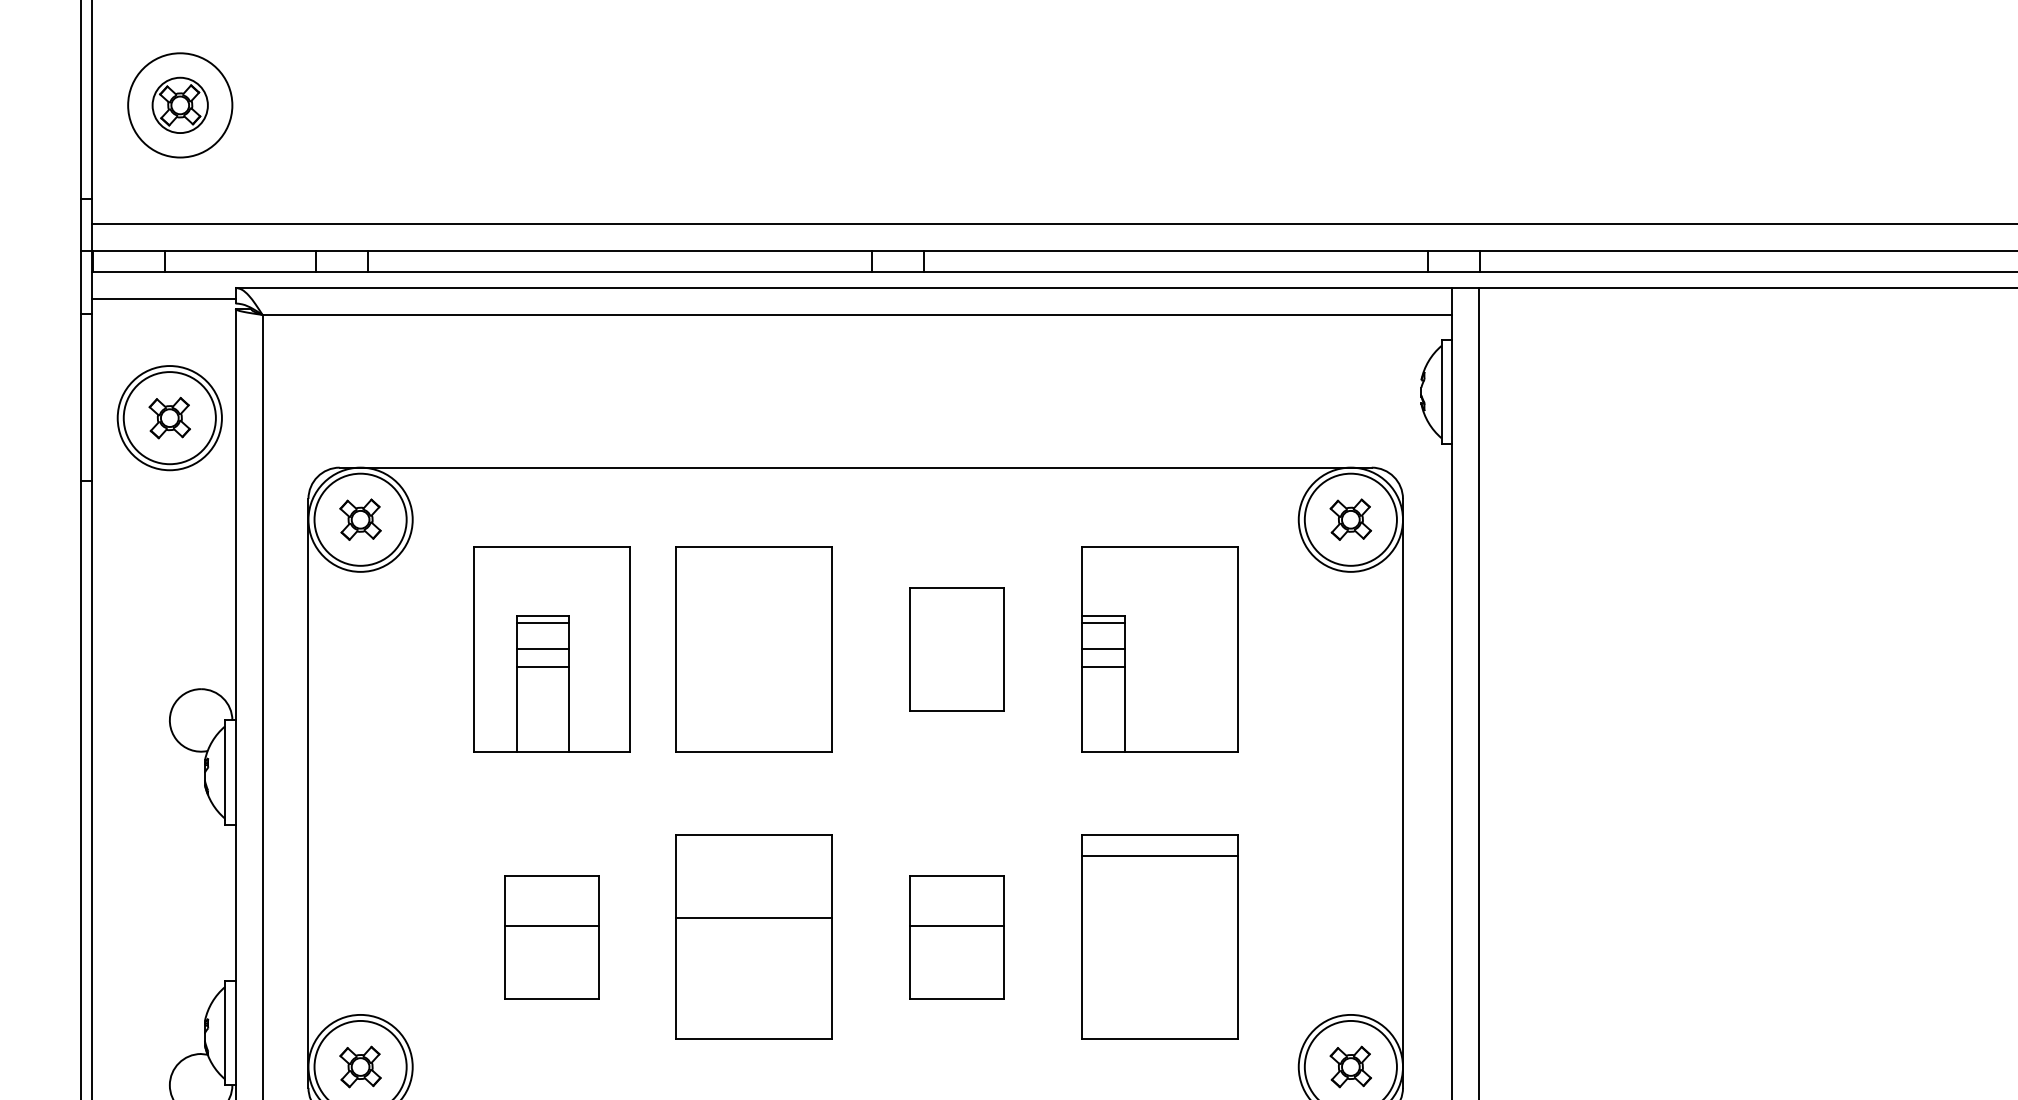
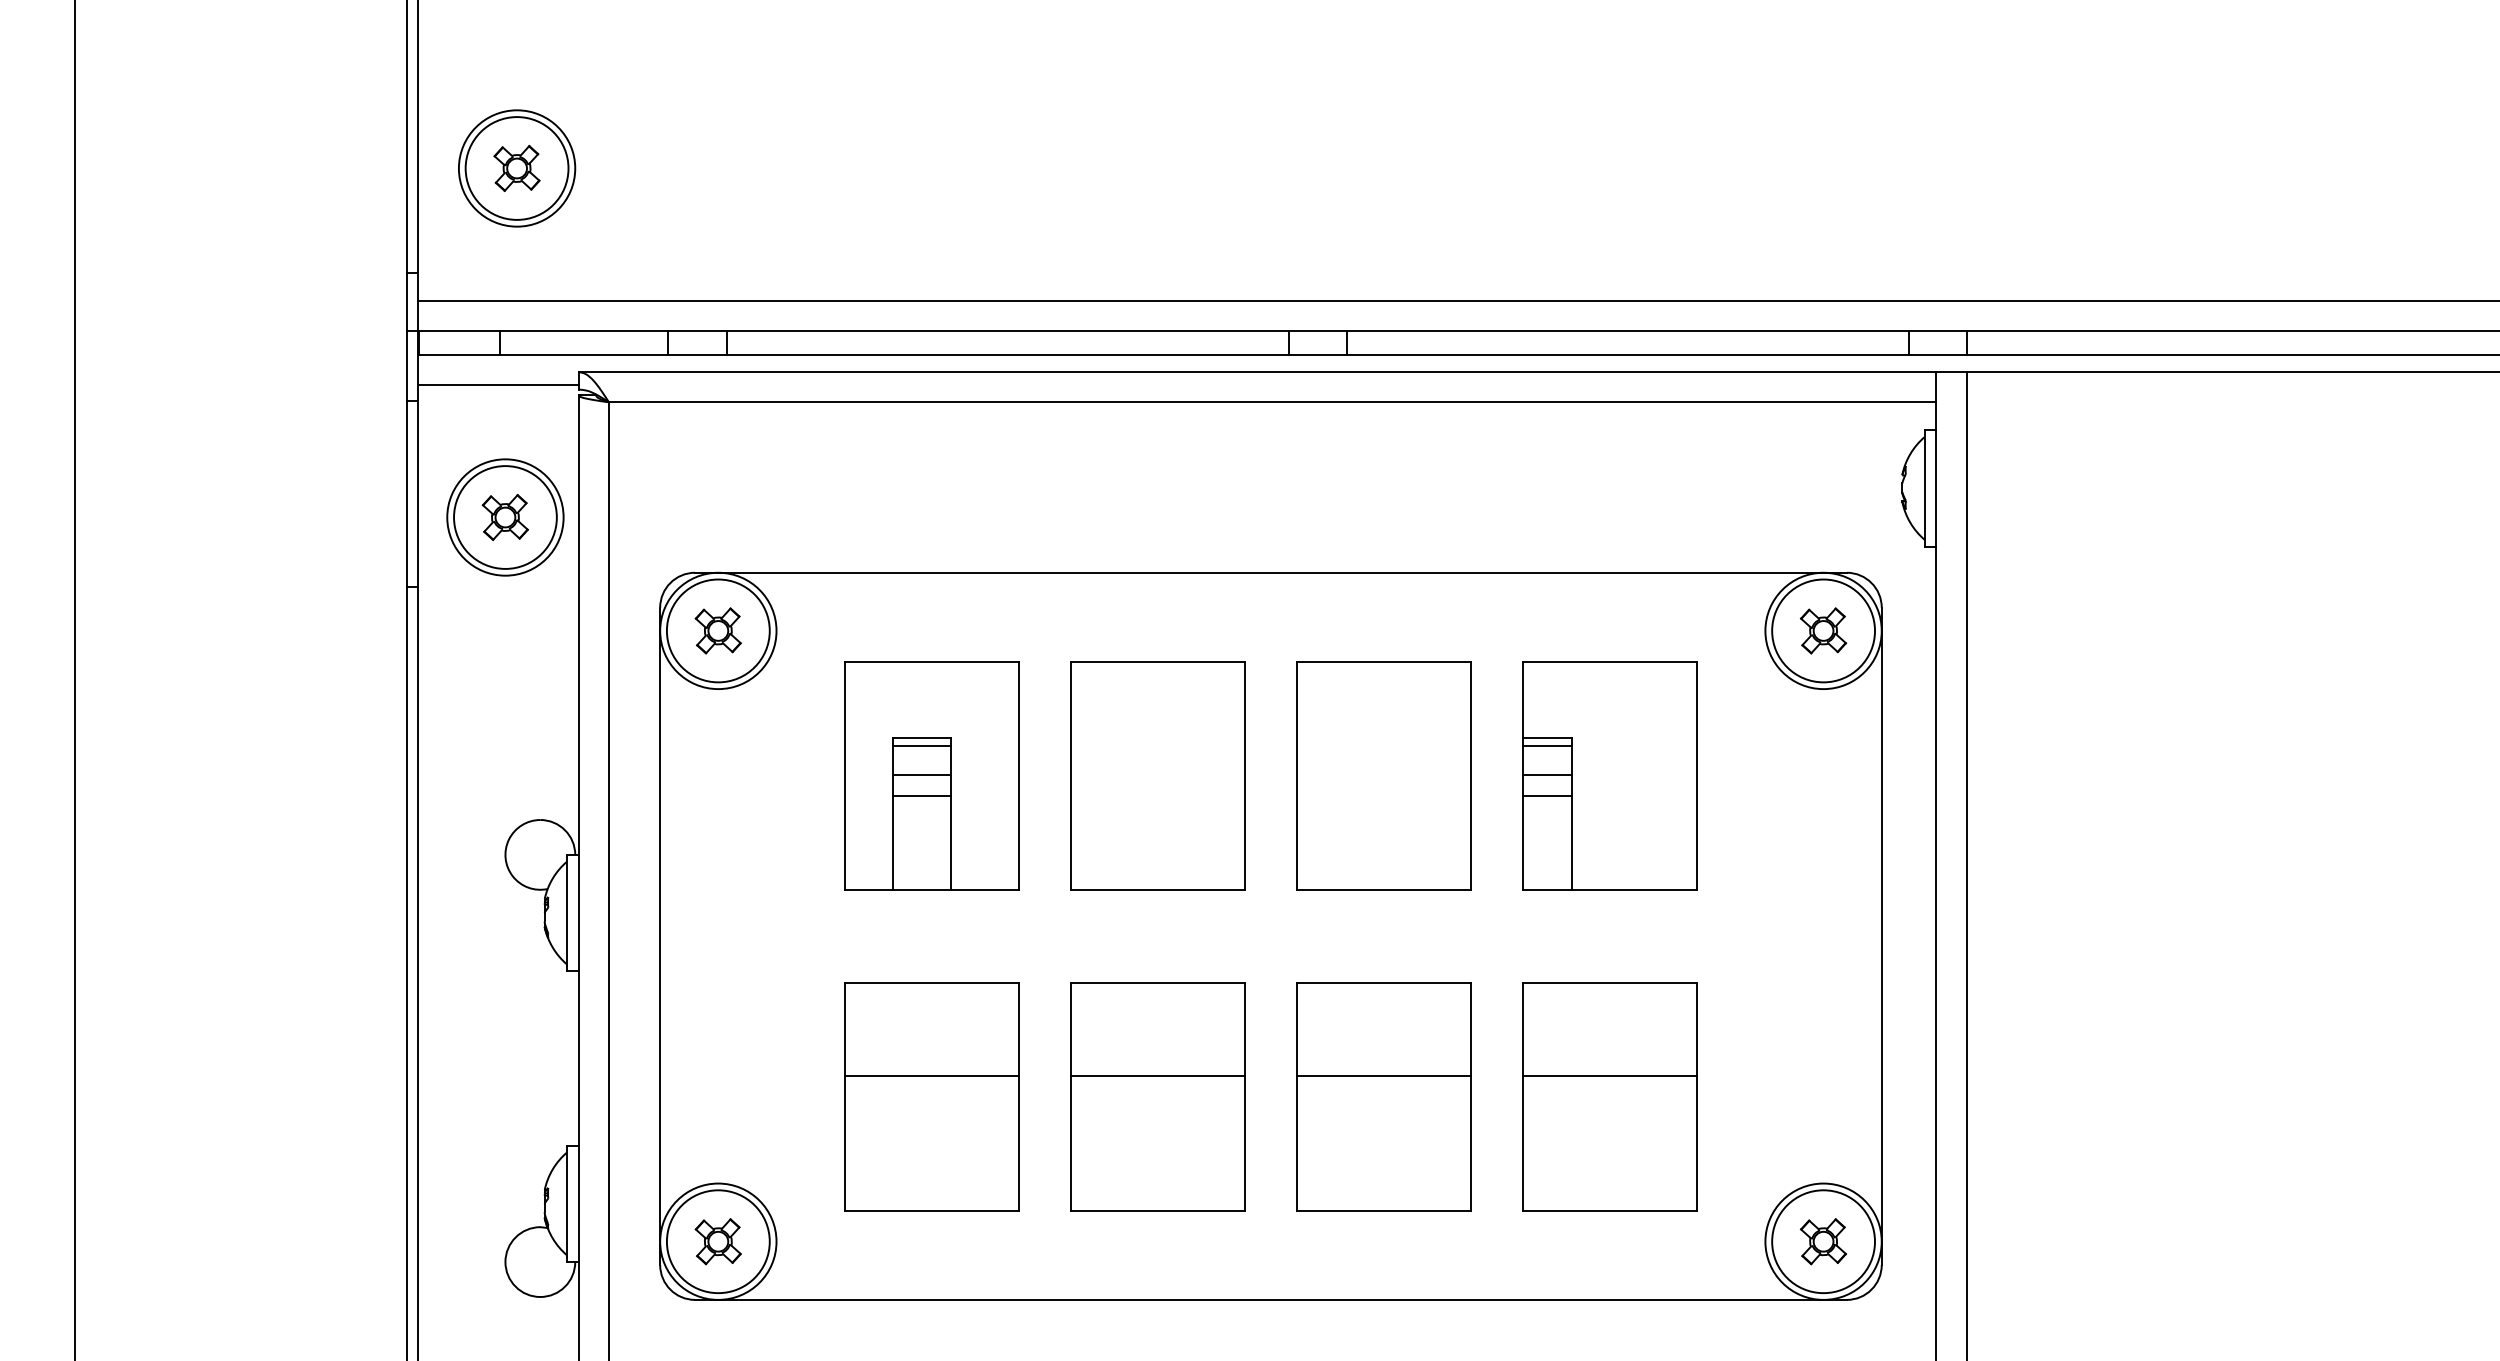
circle: (179, 105) -> (516, 168), size x1.67
part: (956, 649) -> (1383, 775), size x1.67
line: (1159, 855) -> (1610, 1075), moved
part: (551, 936) -> (931, 1096), size x1.67
part: (956, 936) -> (1383, 1096), size x1.67

